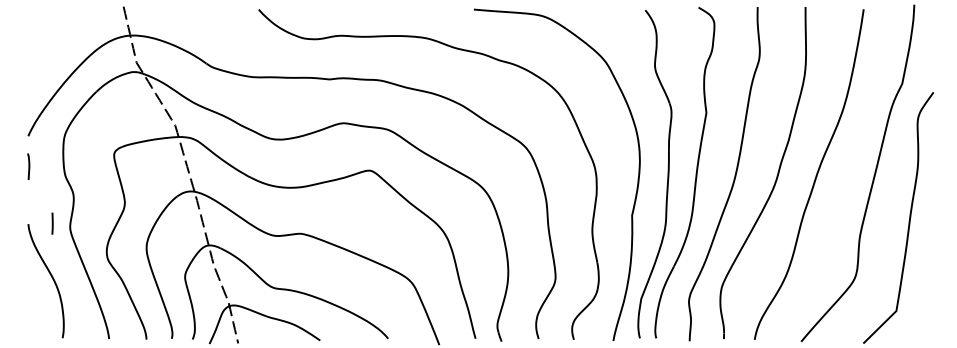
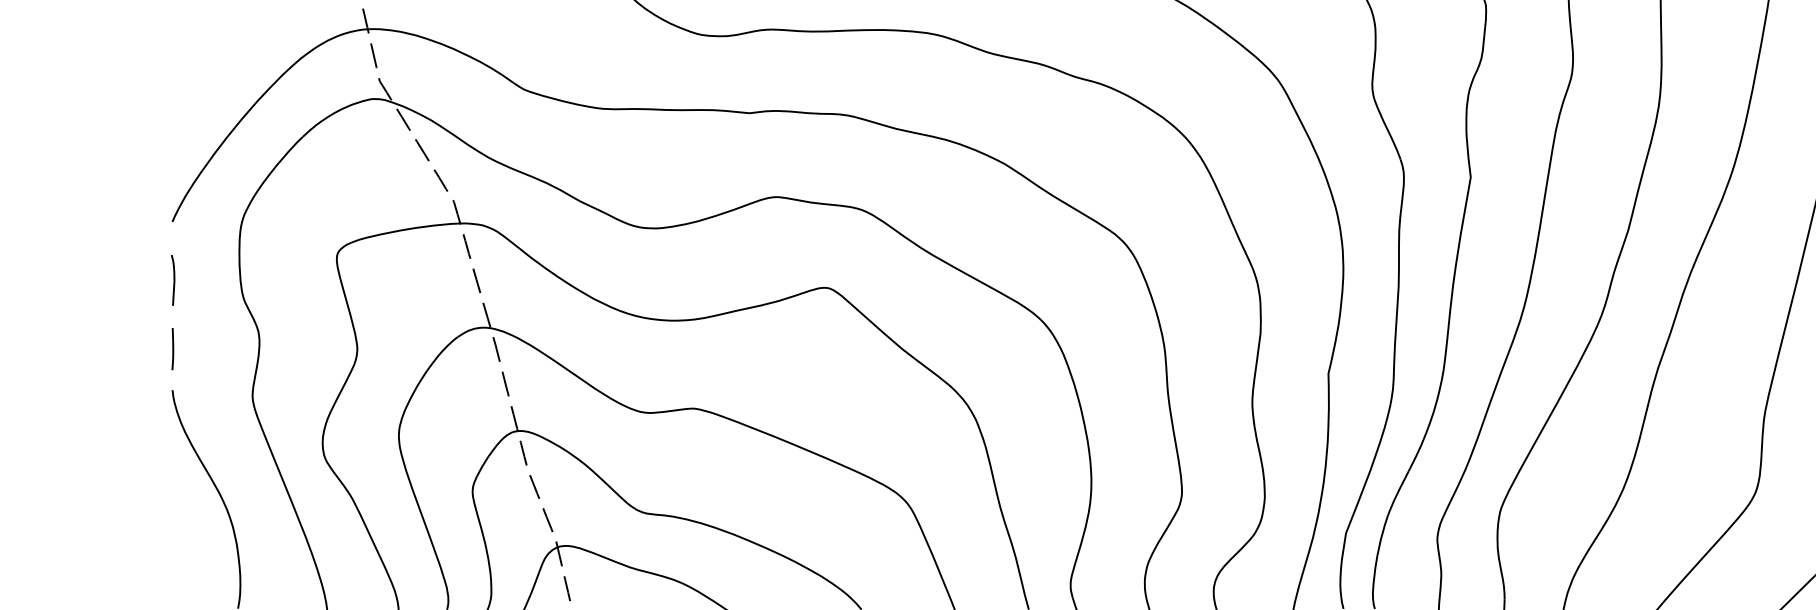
line: (52, 223) -> (172, 348), moved

